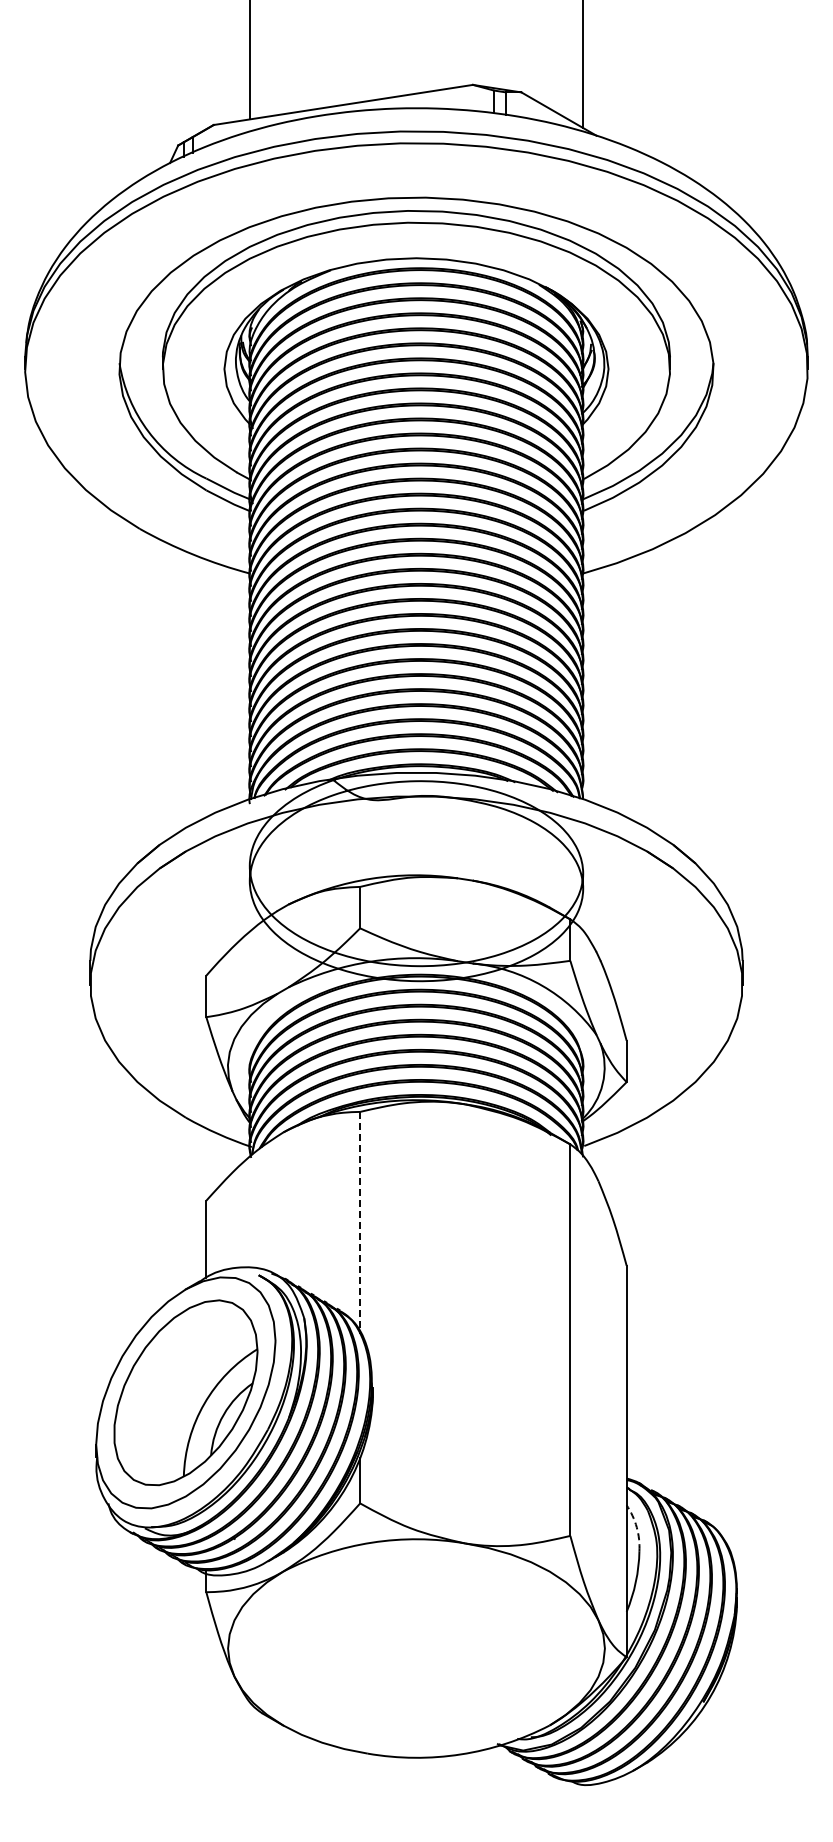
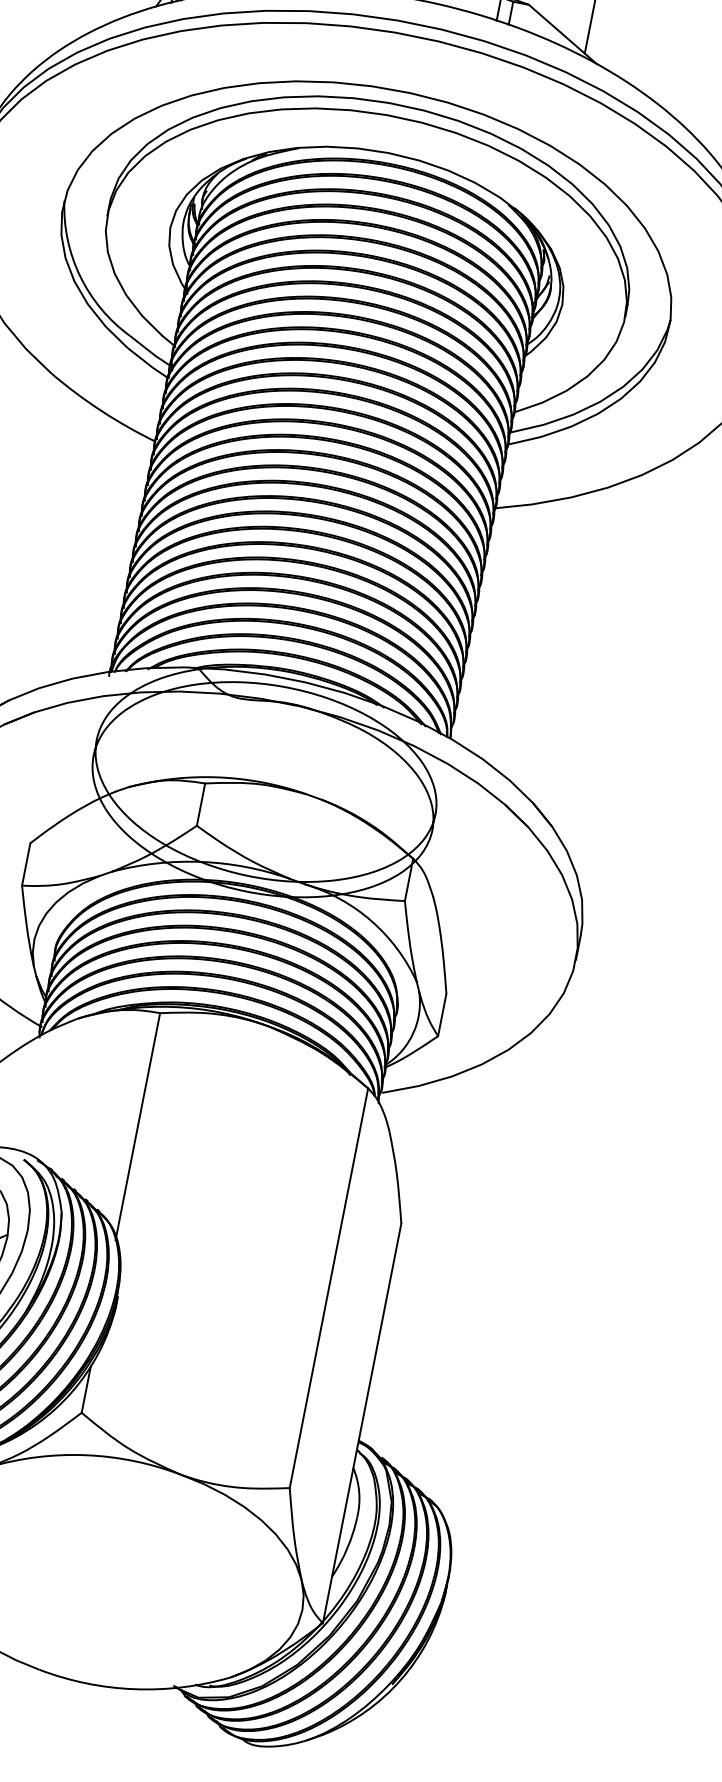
line: (360, 1223) -> (138, 1127), dashed -> solid
arc: (636, 1527) -> (358, 1492), dashed -> solid

